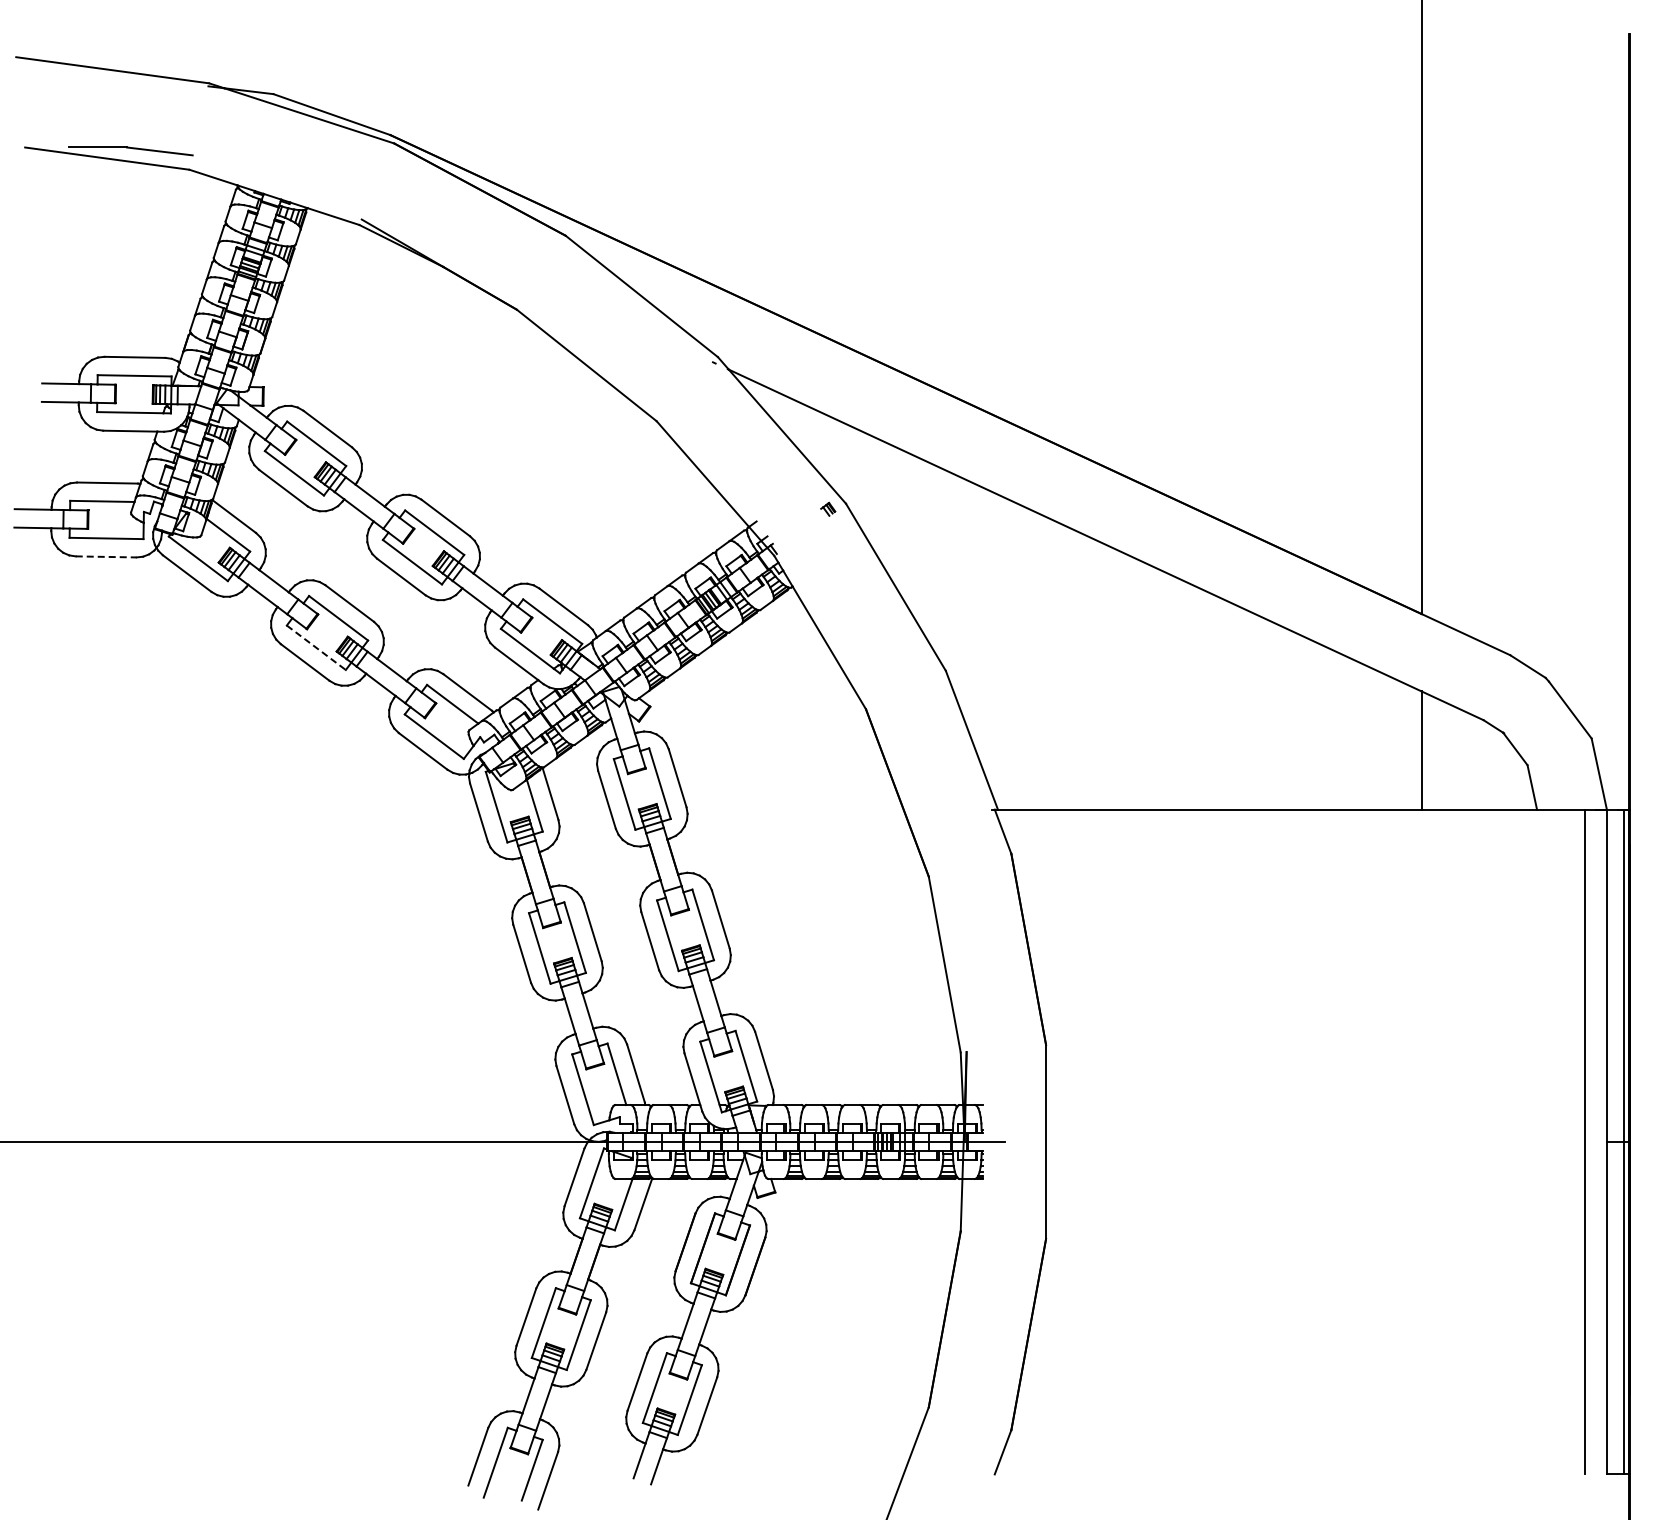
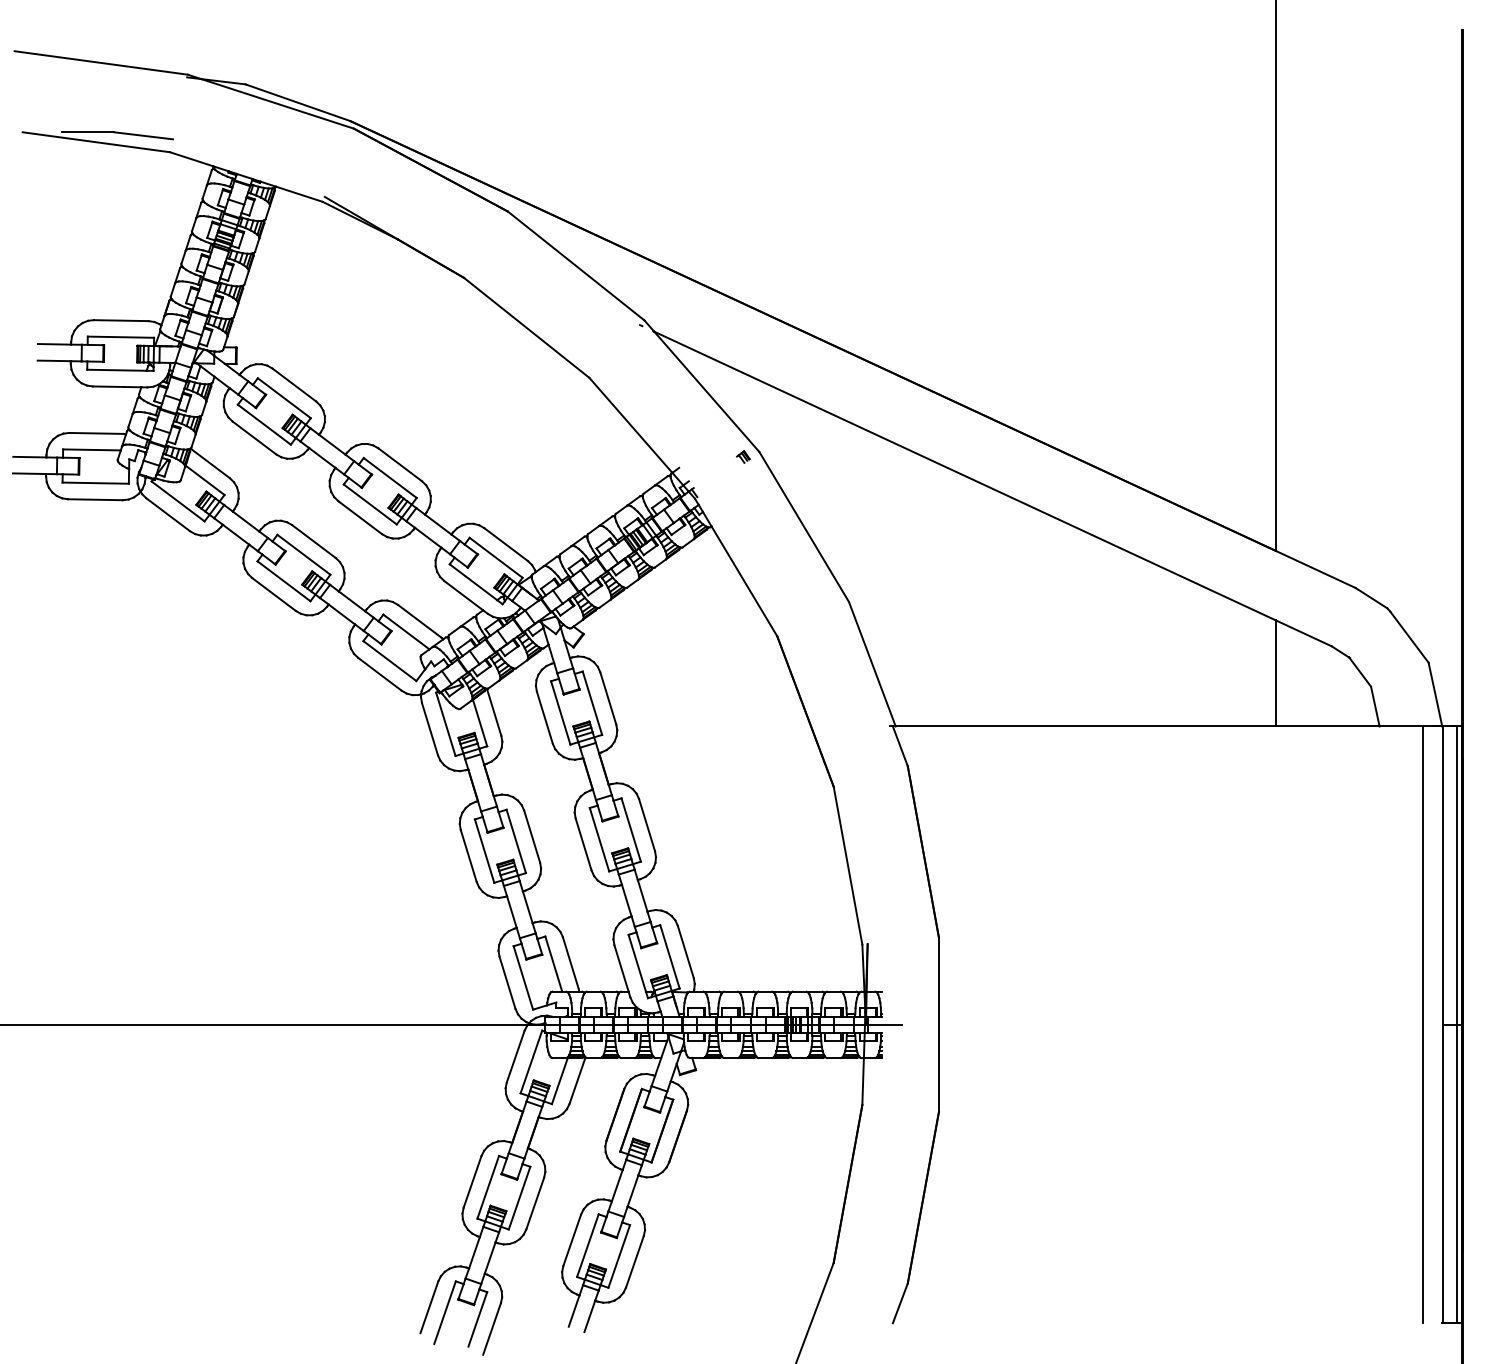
line: (106, 556) -> (95, 499), dashed -> solid
line: (316, 647) -> (284, 581), dashed -> solid

